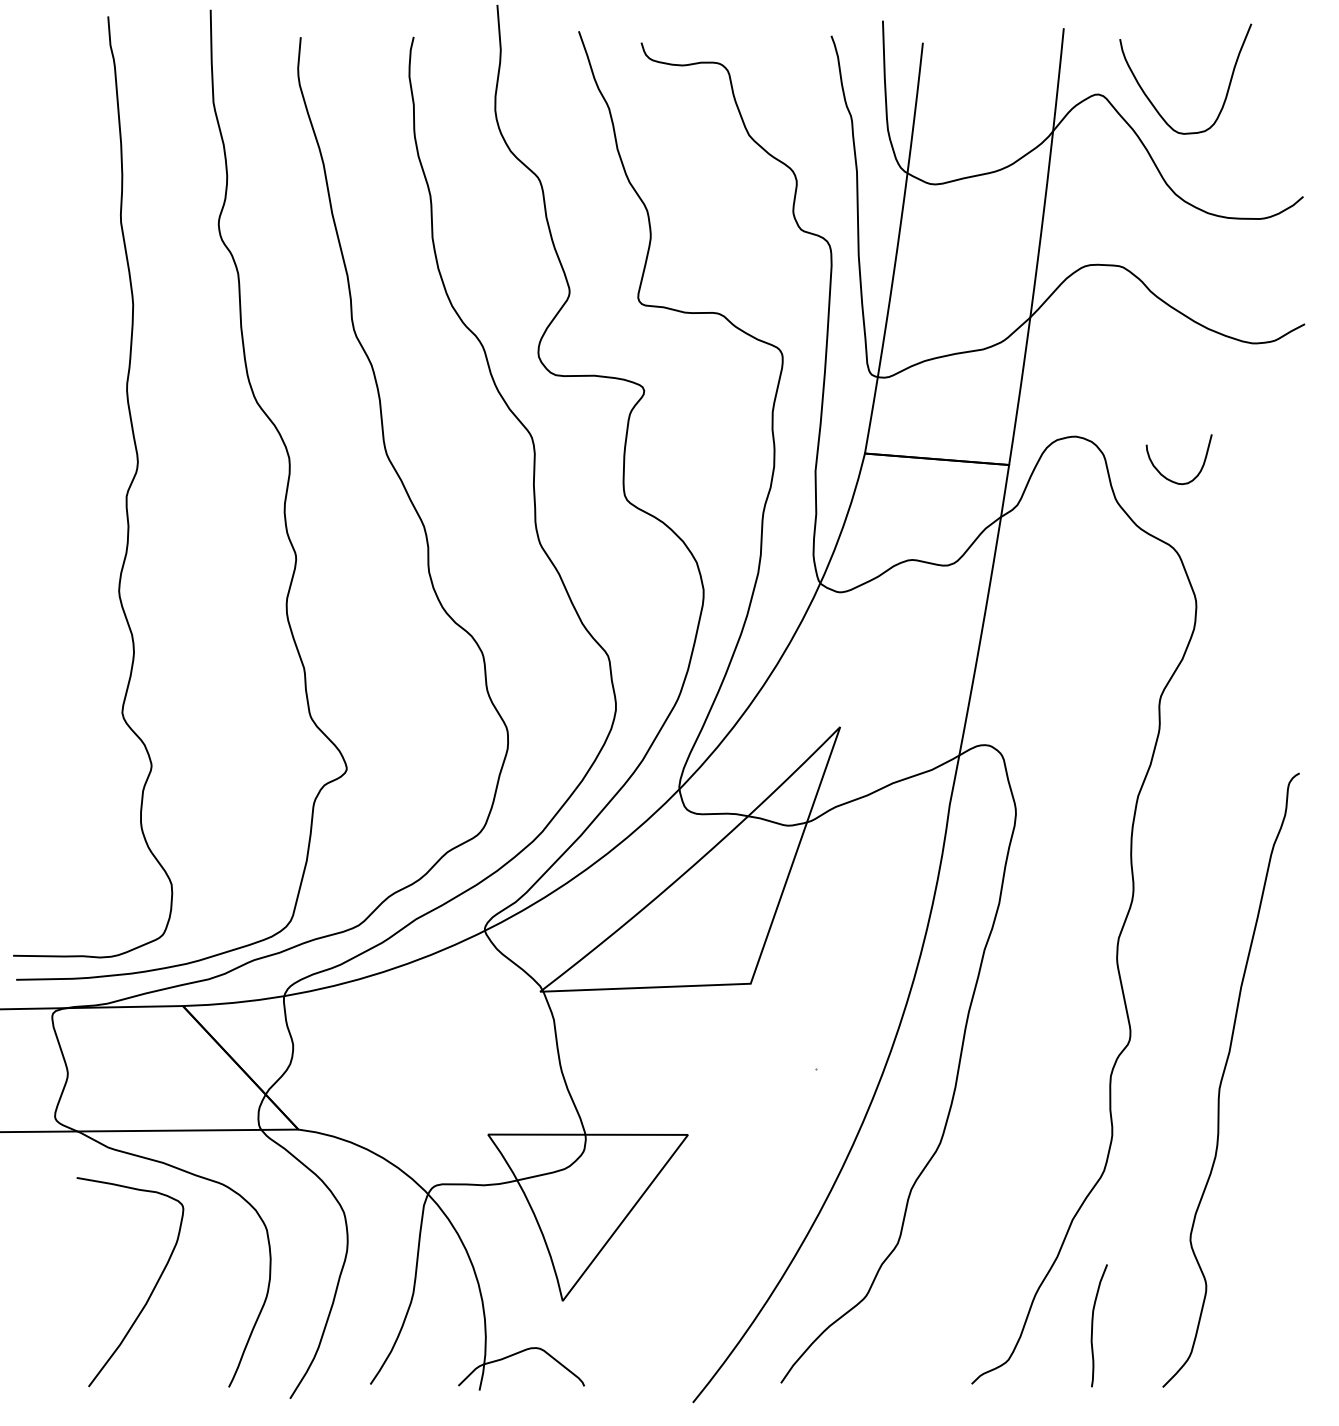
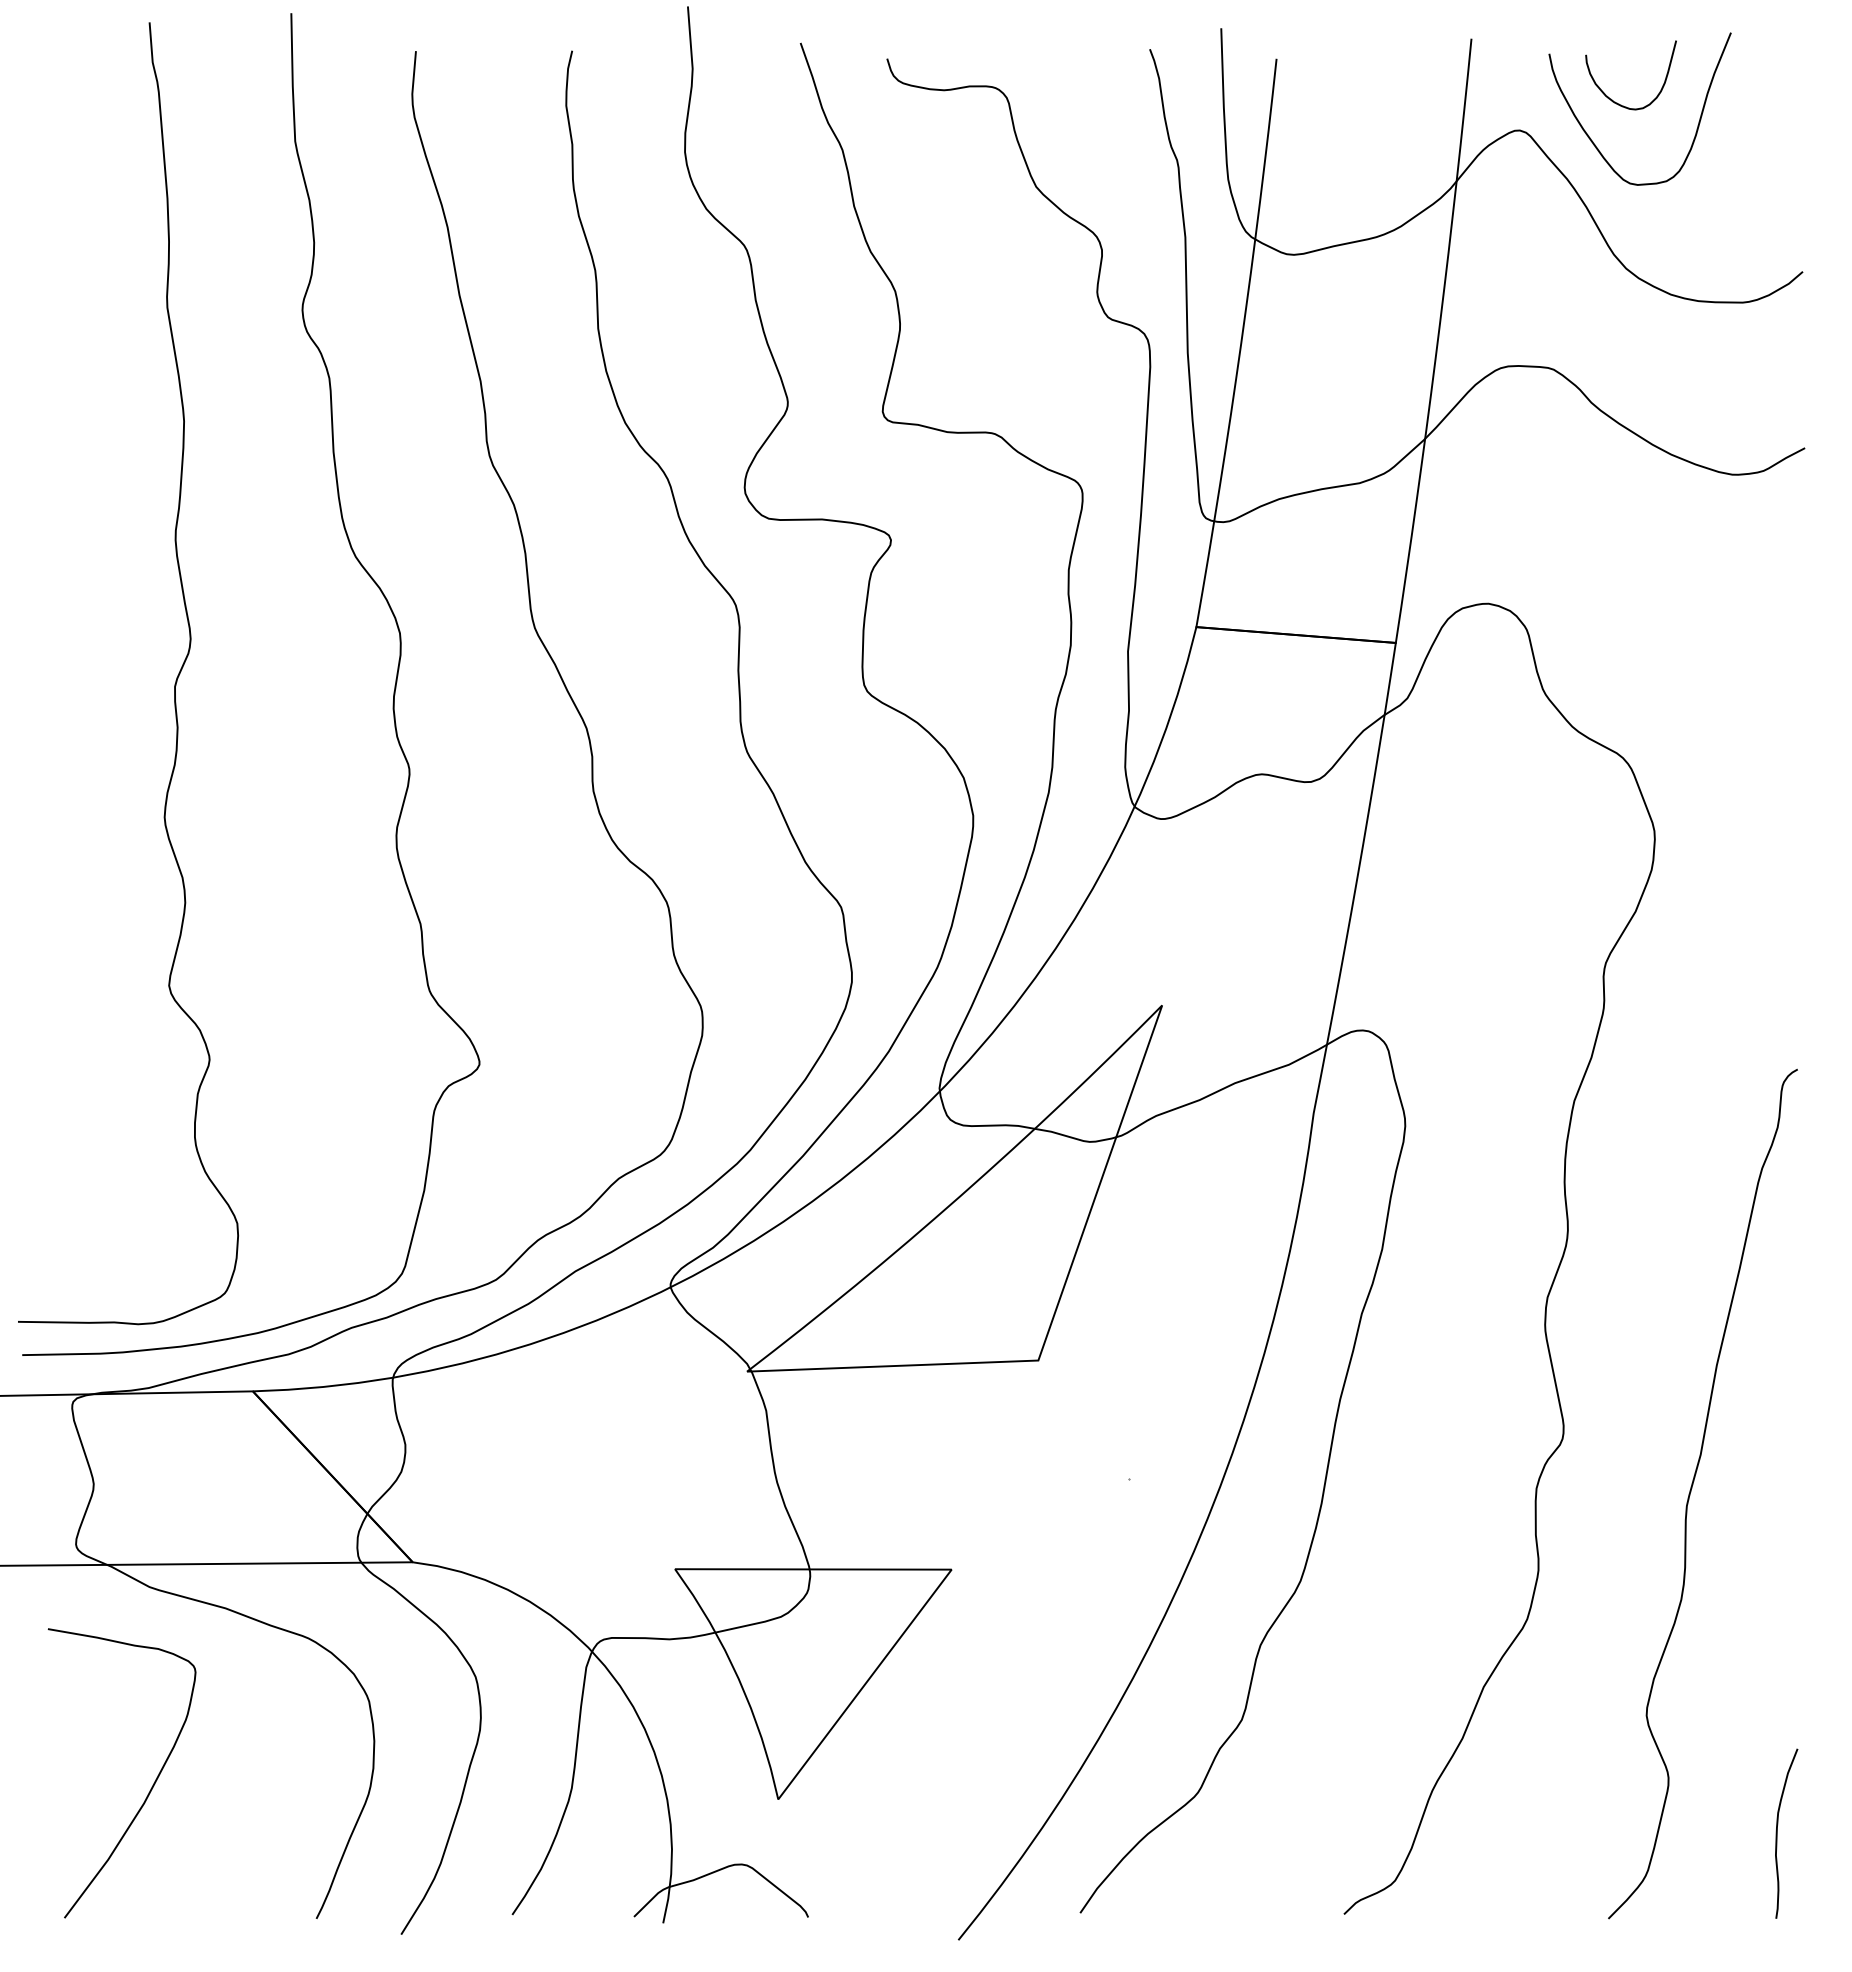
curve: (1169, 479) -> (1617, 102), moved
curve: (150, 1293) -> (150, 1788), moved
curve: (1092, 1325) -> (1777, 1833), moved

